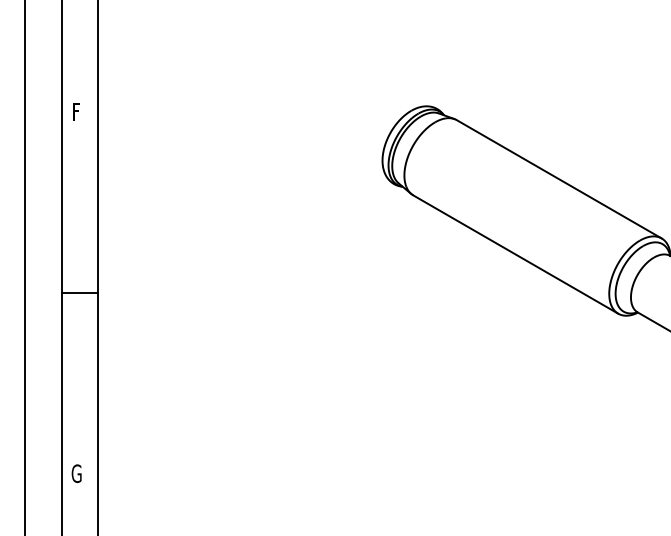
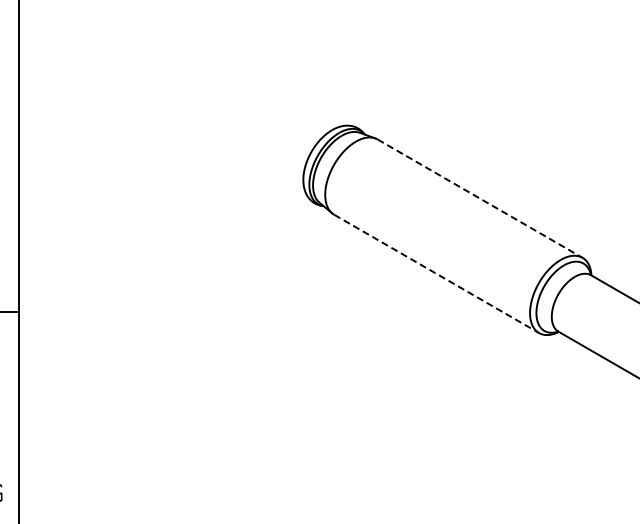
line: (559, 179) -> (480, 198), solid -> dashed
line: (516, 254) -> (437, 273), solid -> dashed

